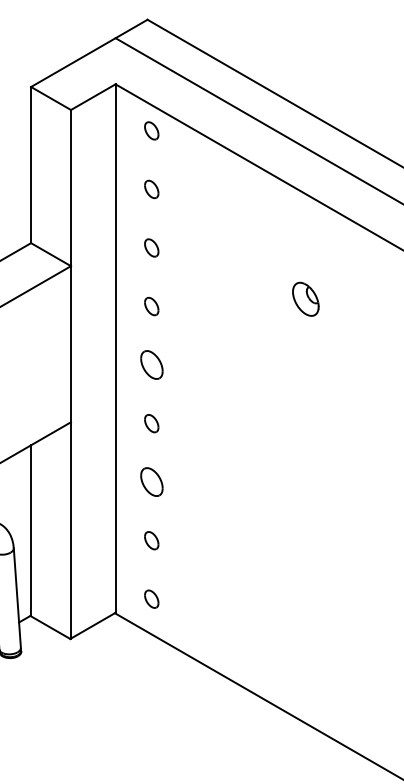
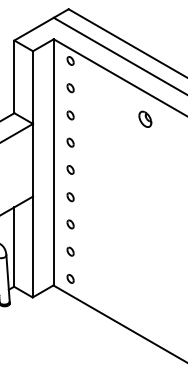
part: (306, 297) -> (145, 118), moved
part: (151, 364) -> (70, 169), size x0.62
part: (151, 482) -> (70, 224), size x0.62

